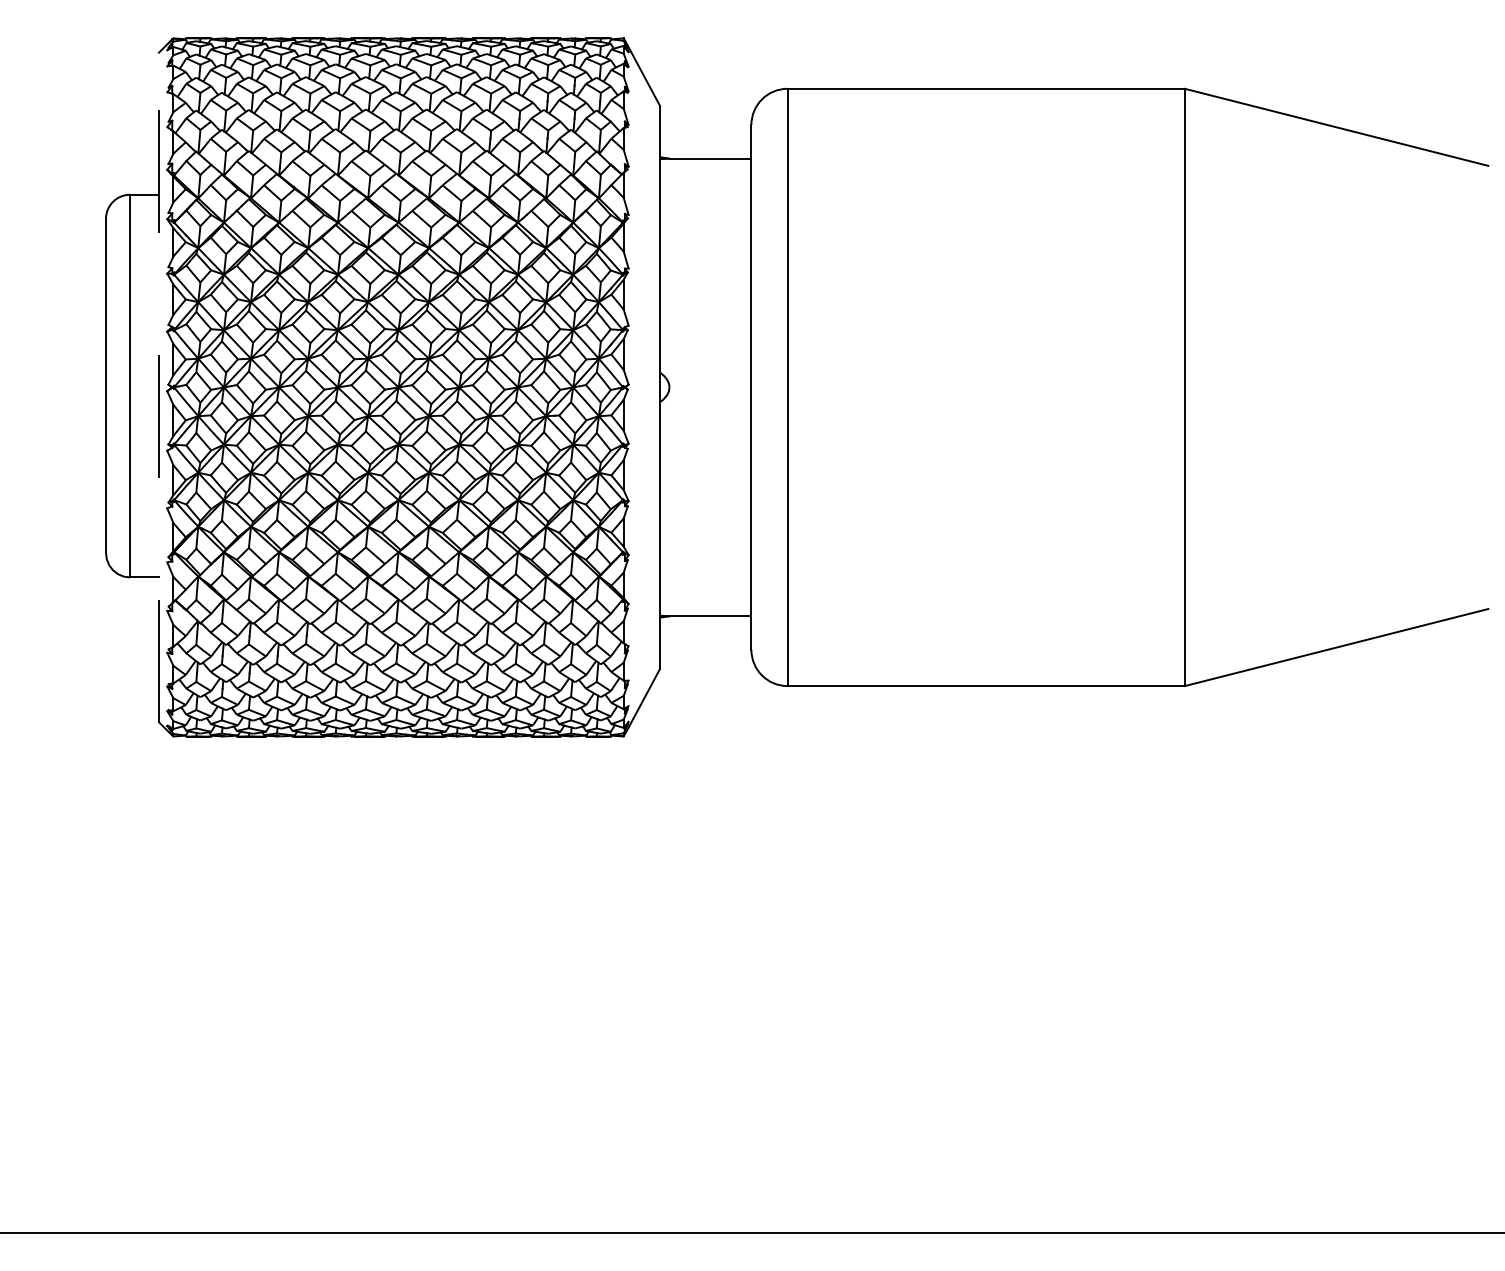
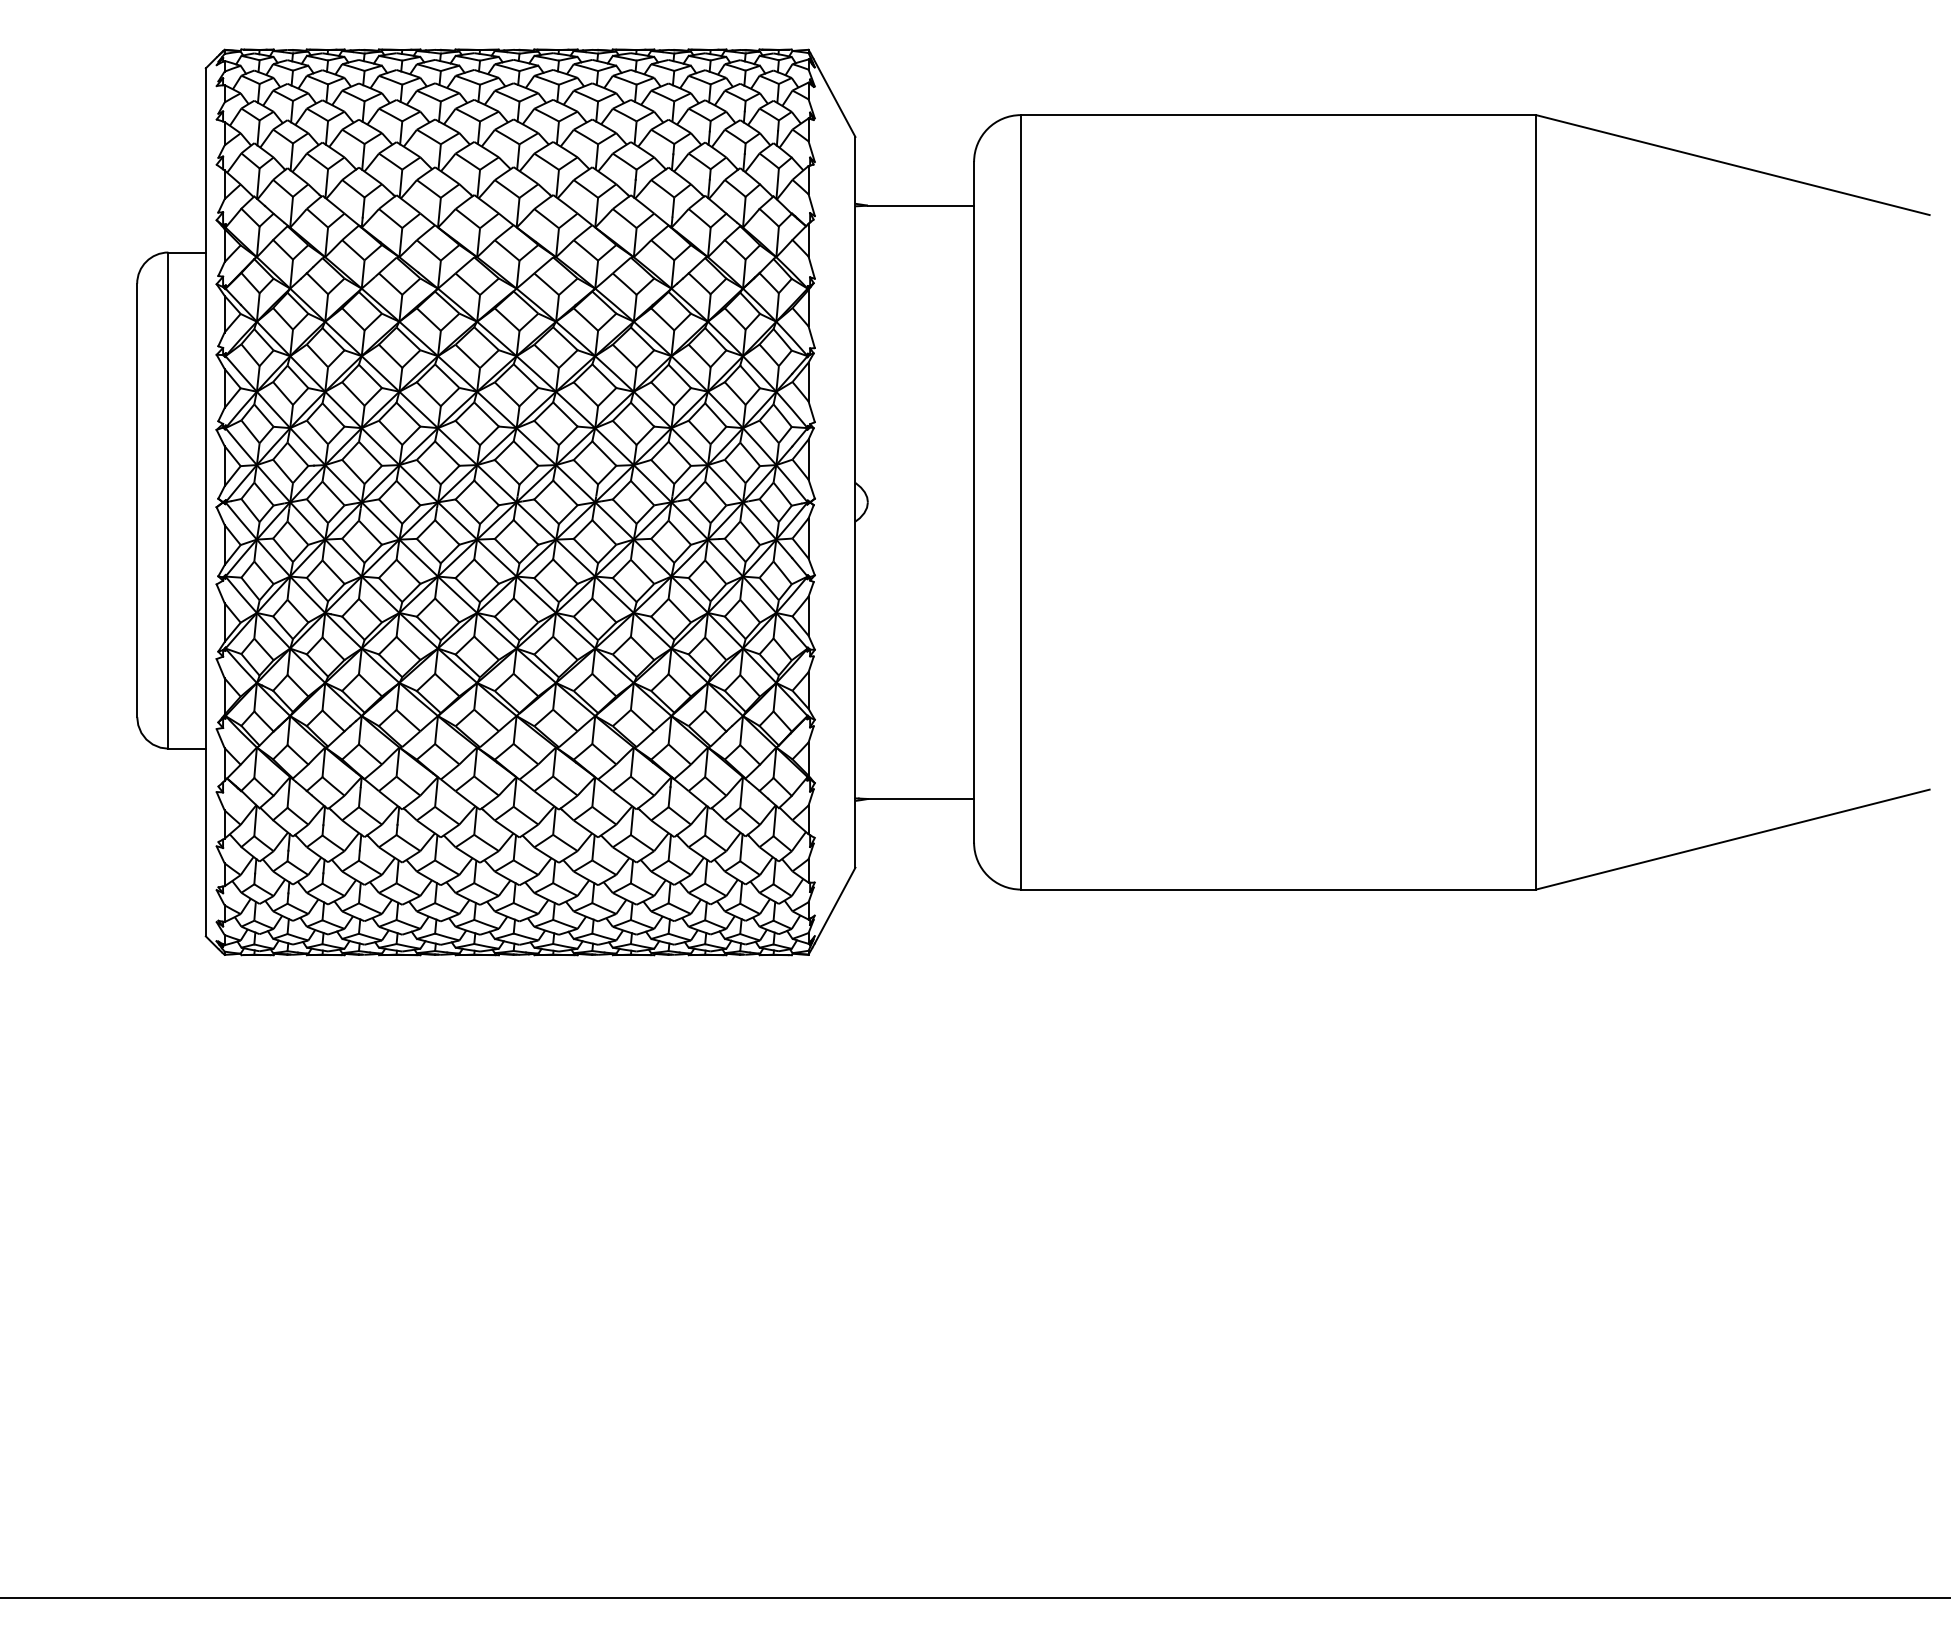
line: (158, 386) -> (205, 501), dashed -> solid

